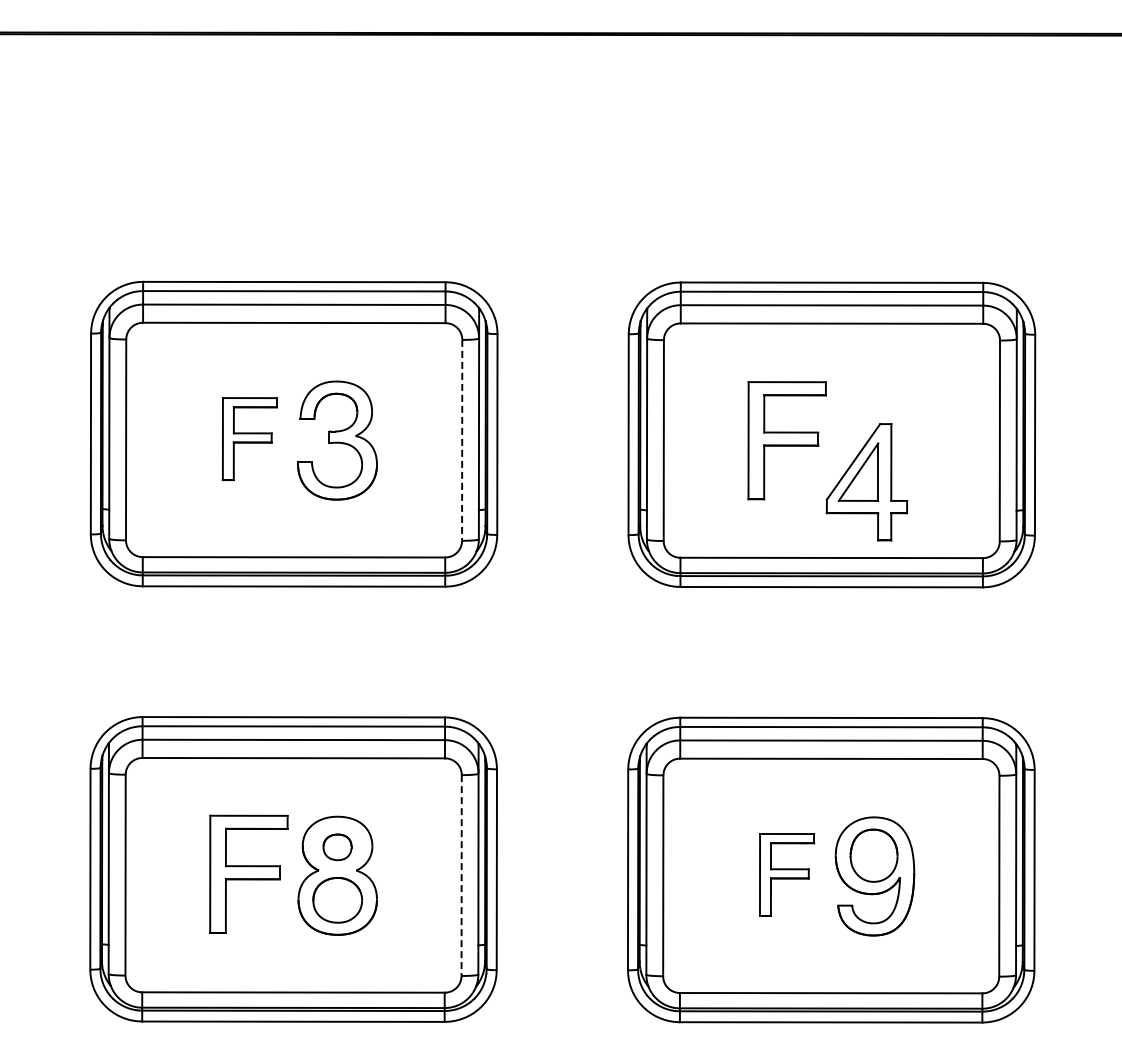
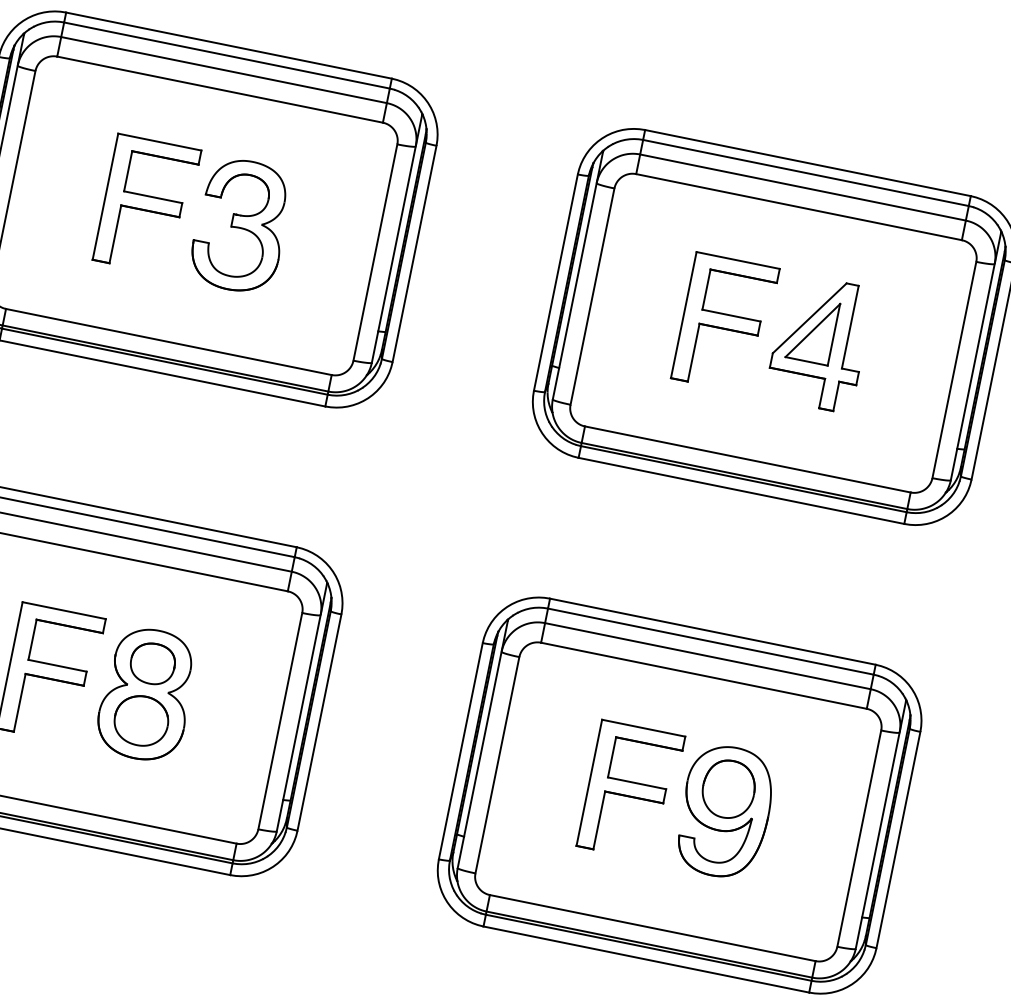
part: (249, 438) -> (146, 204), size x1.43
line: (462, 440) -> (375, 252), dashed -> solid
part: (866, 482) -> (819, 343), moved
part: (337, 847) -> (152, 663), size x1.43
part: (786, 874) -> (630, 790), size x1.43
line: (461, 876) -> (279, 722), dashed -> solid

